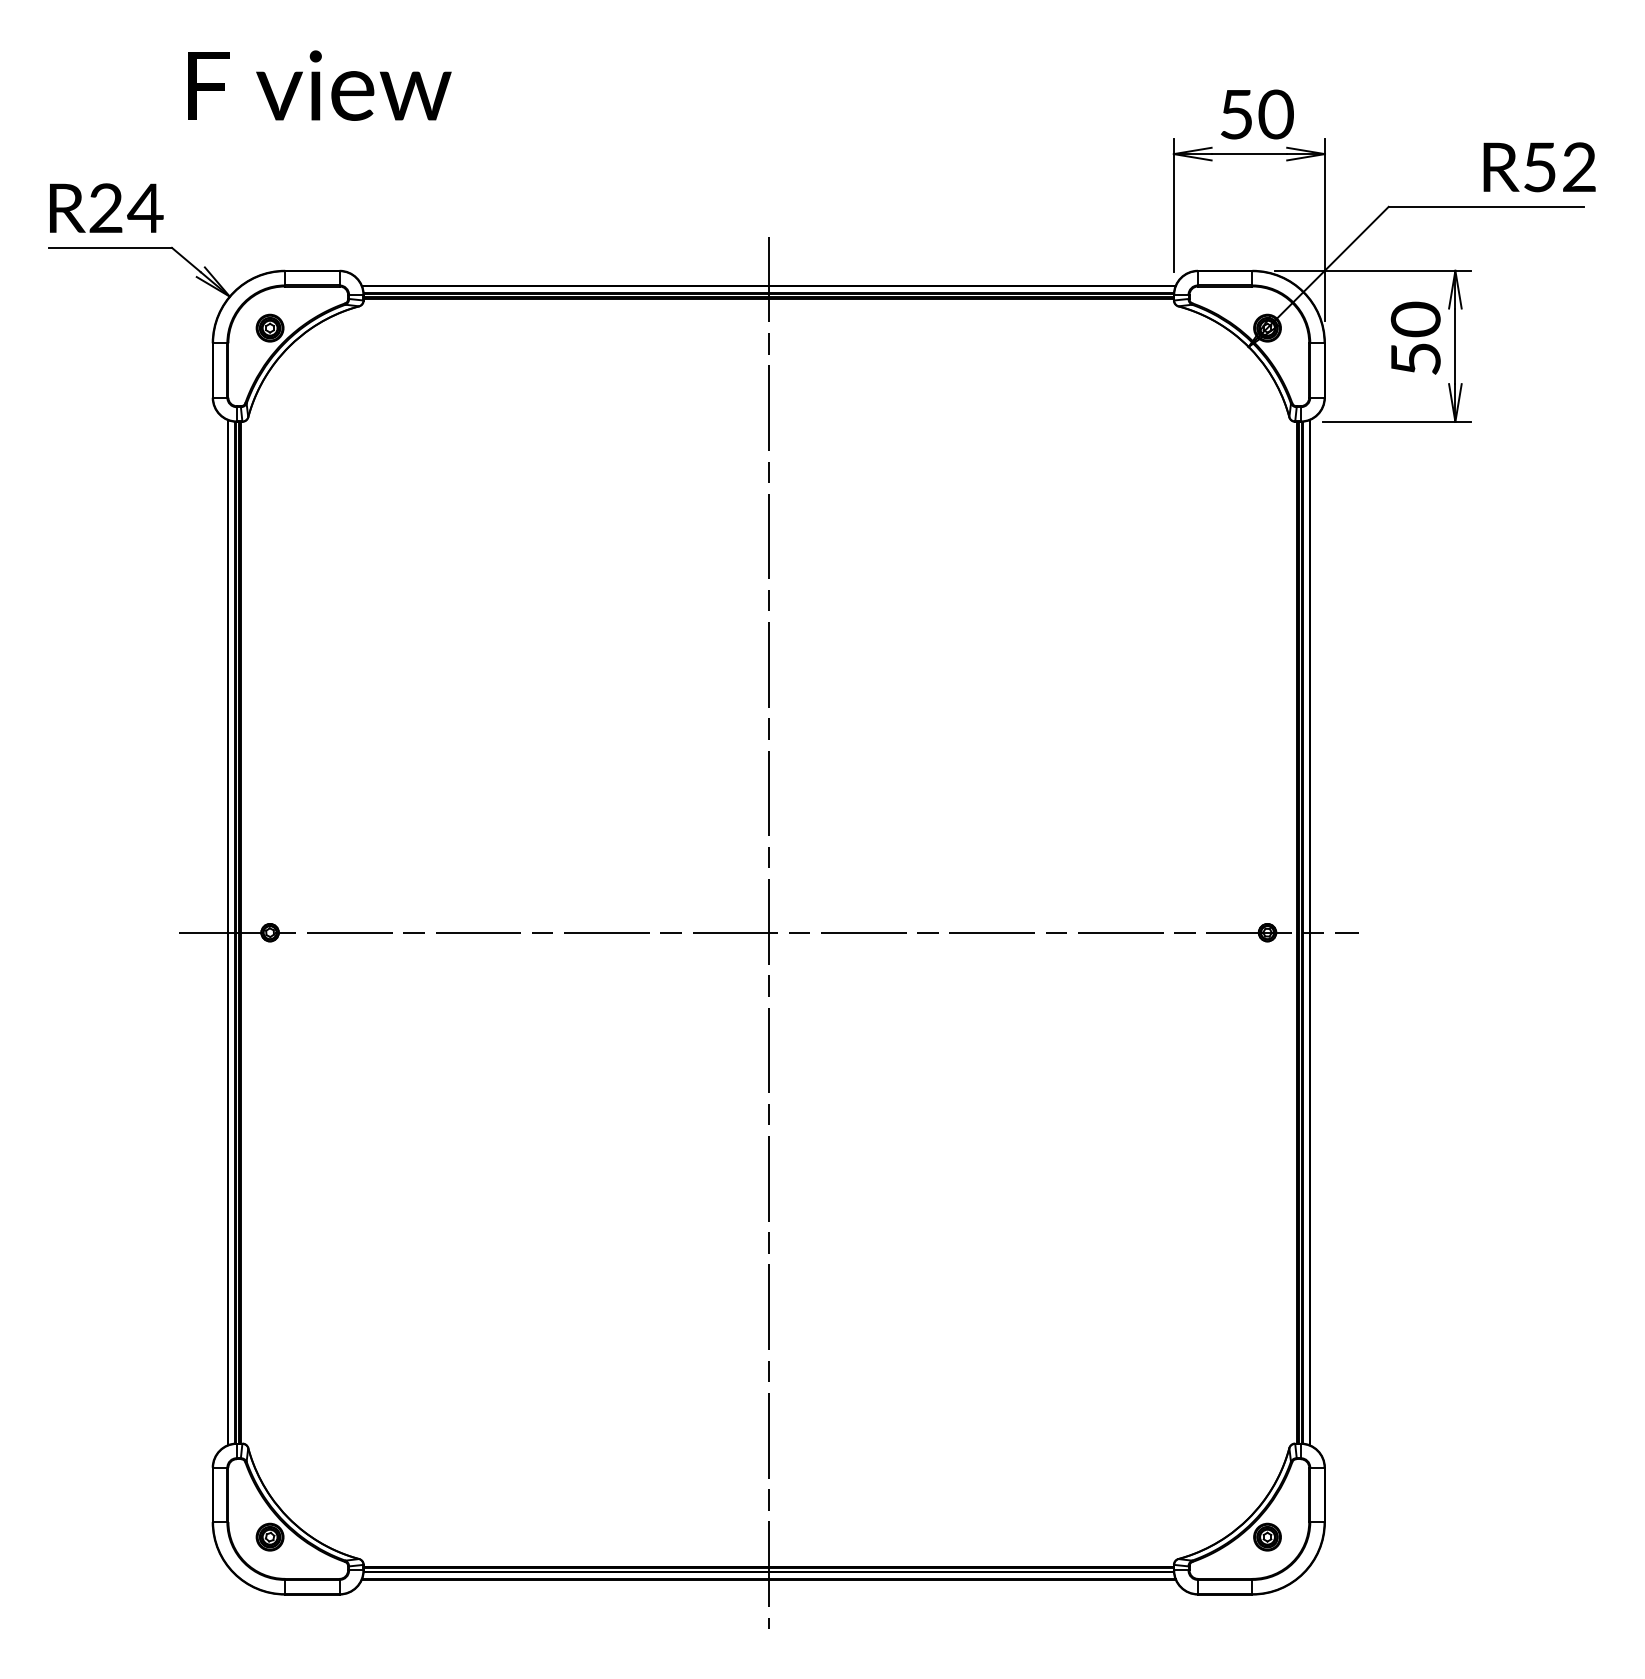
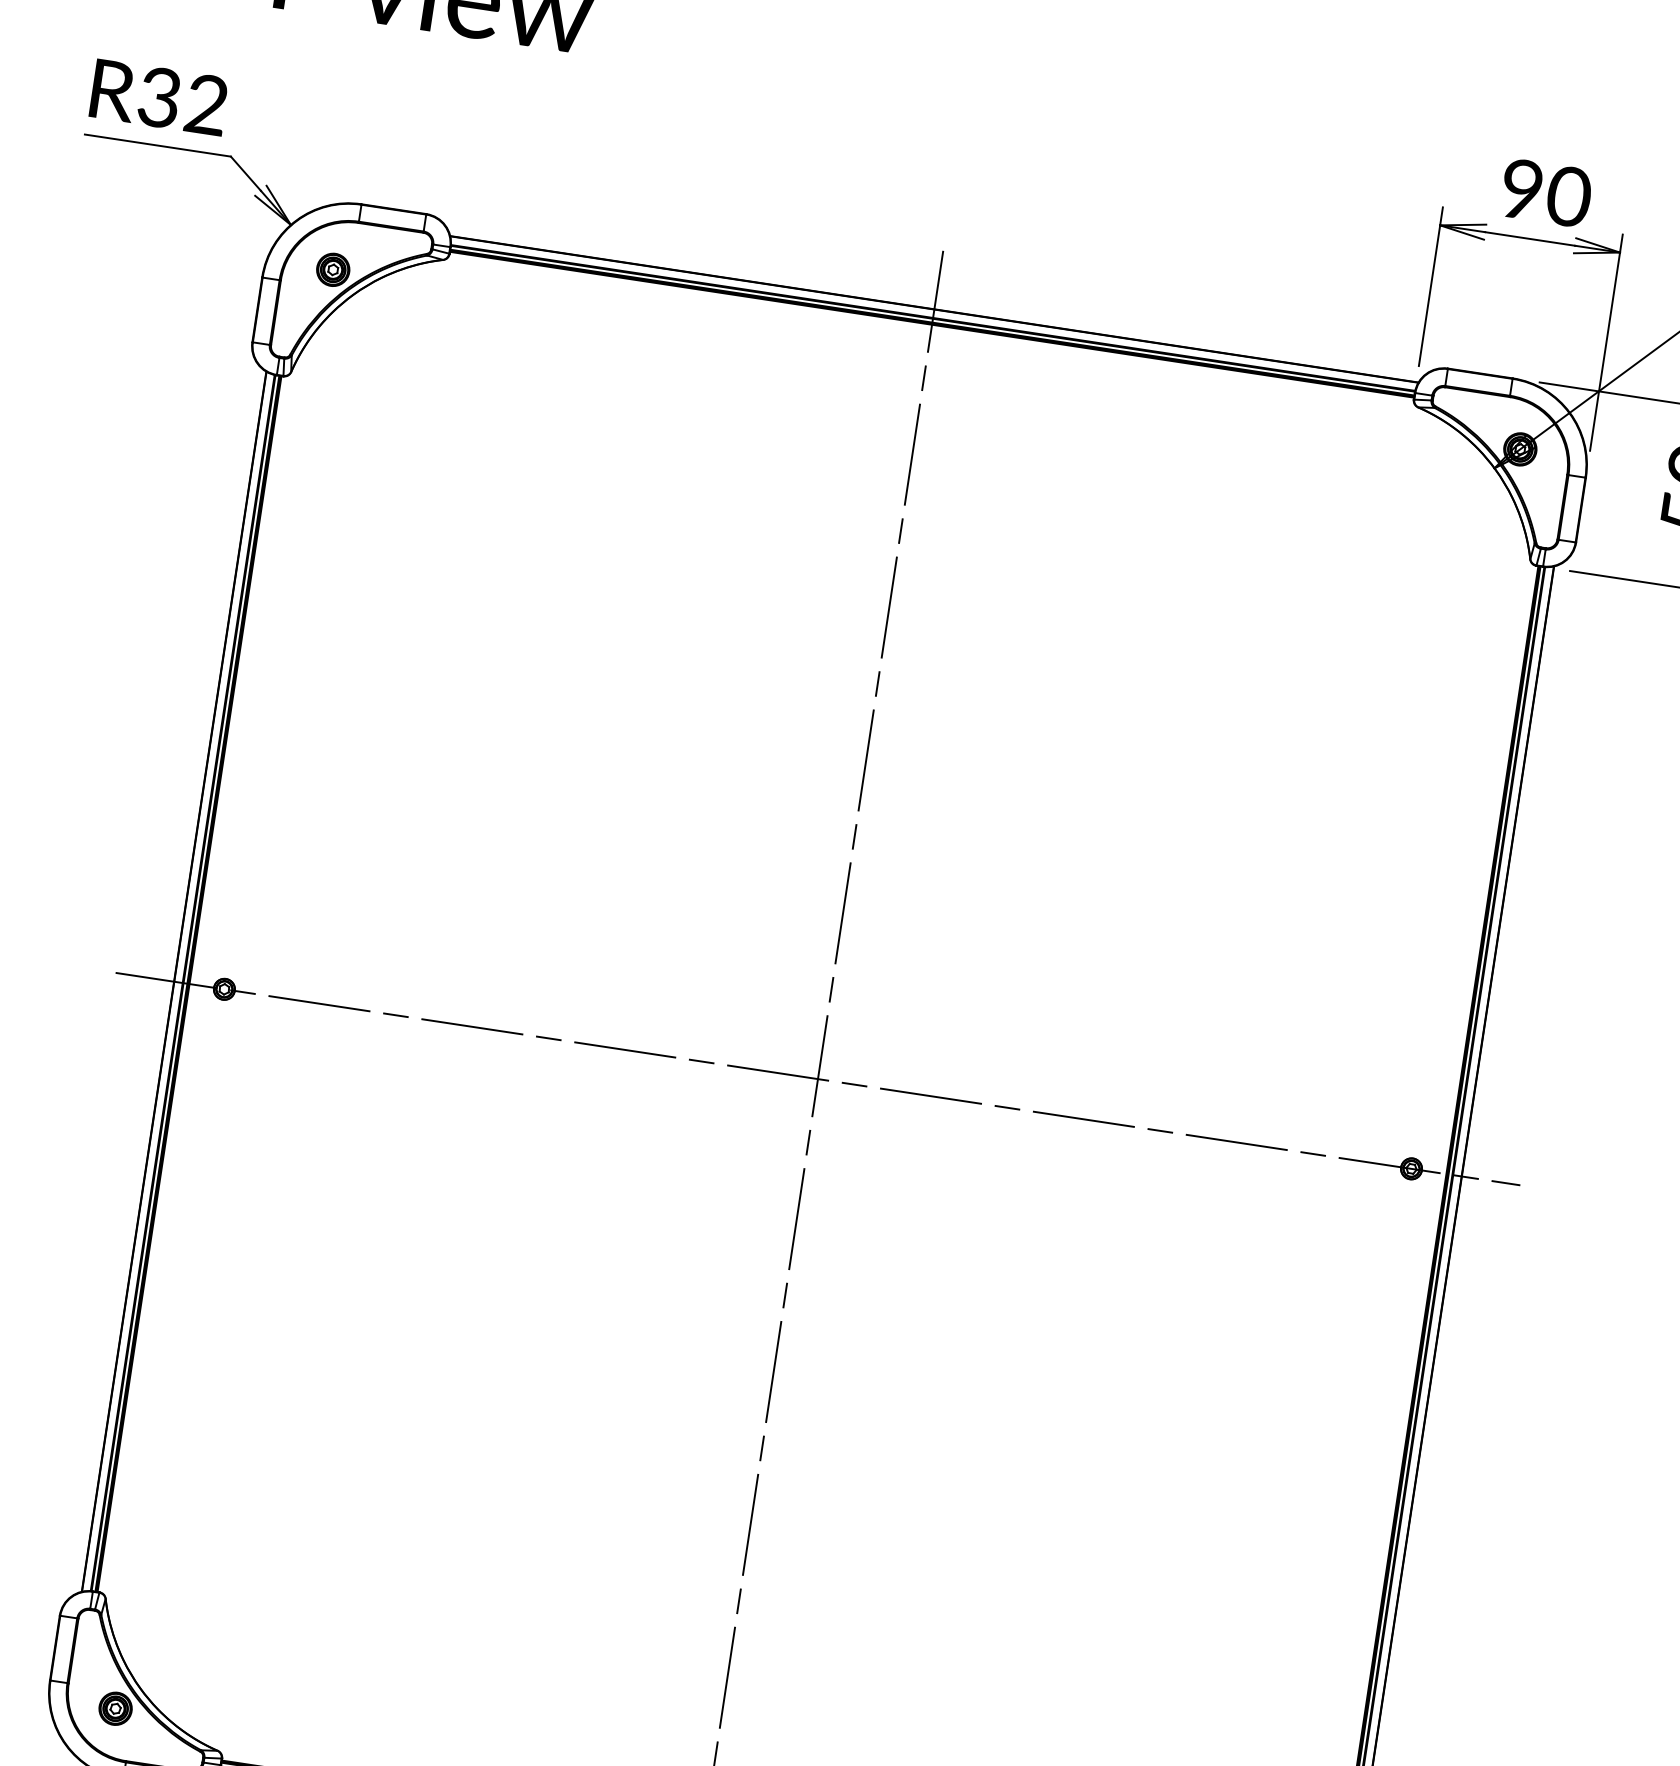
text: (1236, 114) -> (1521, 189), 50 -> 90
text: (126, 208) -> (183, 101), R24 -> R32

